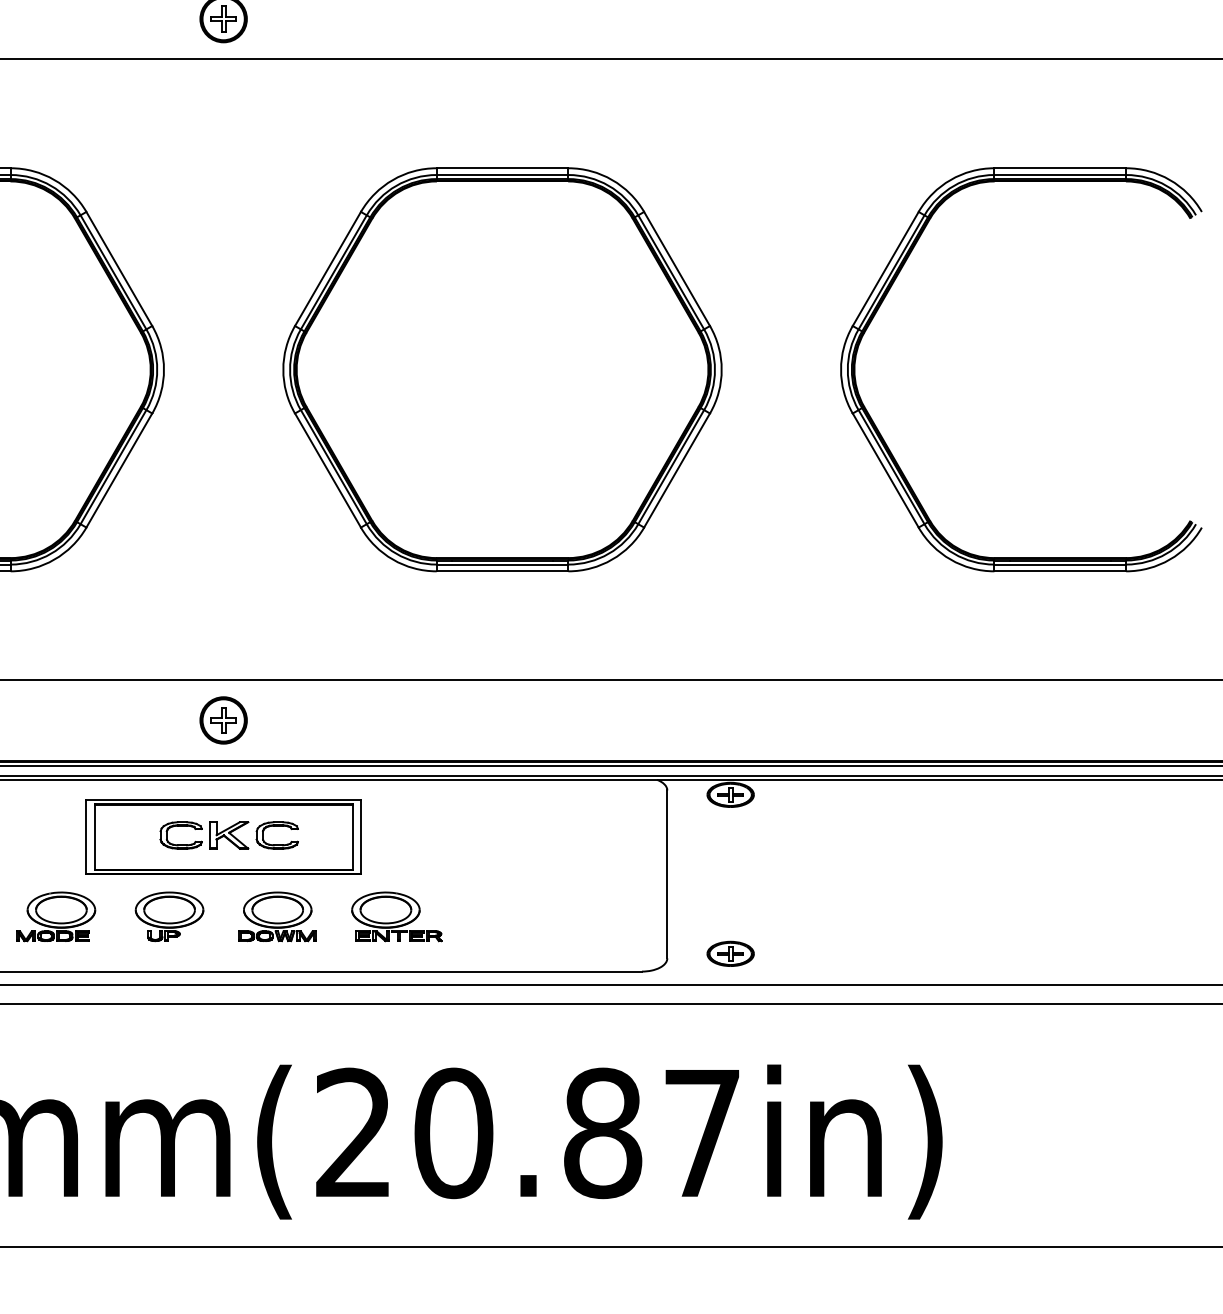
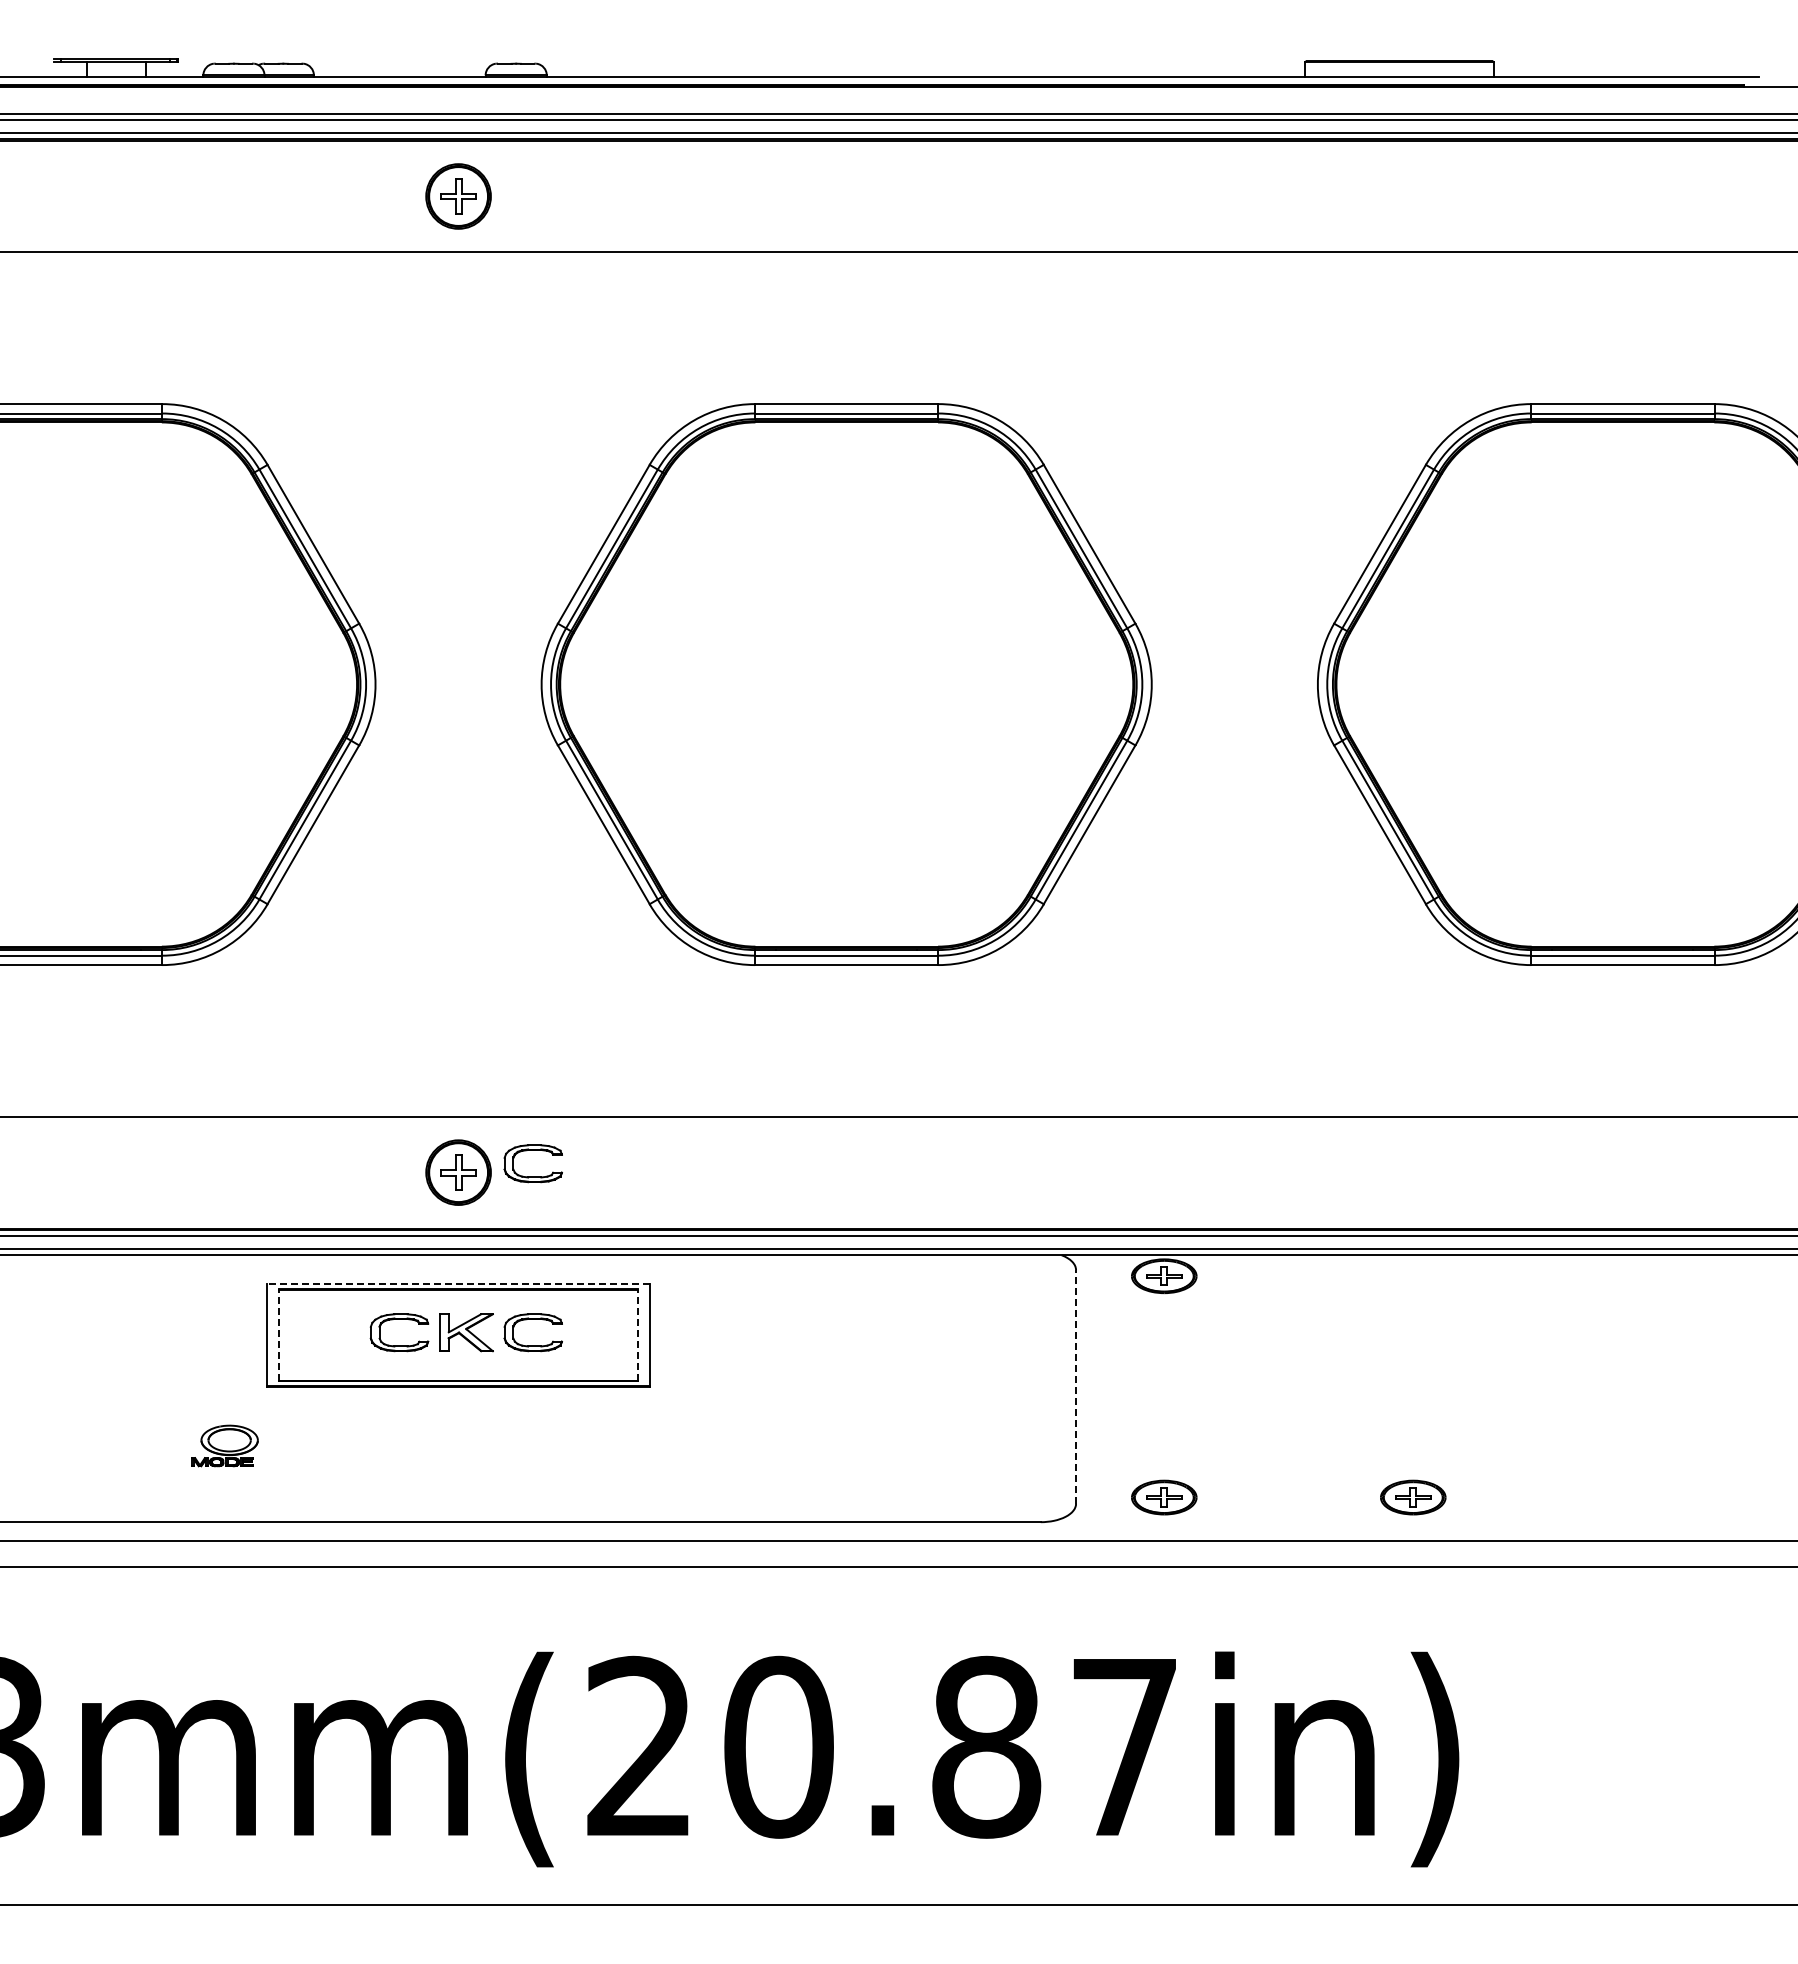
part: (276, 704) -> (532, 1150), added
line: (223, 800) -> (458, 1283), solid -> dashed
line: (94, 837) -> (279, 1335), solid -> dashed
line: (352, 837) -> (637, 1335), solid -> dashed
line: (667, 874) -> (1076, 1386), solid -> dashed
part: (55, 916) -> (224, 1445), size x0.6
part: (169, 916) -> (383, 1445), removed
part: (276, 916) -> (532, 1445), removed
part: (396, 916) -> (699, 1445), removed
part: (909, 953) -> (1413, 1497), added

